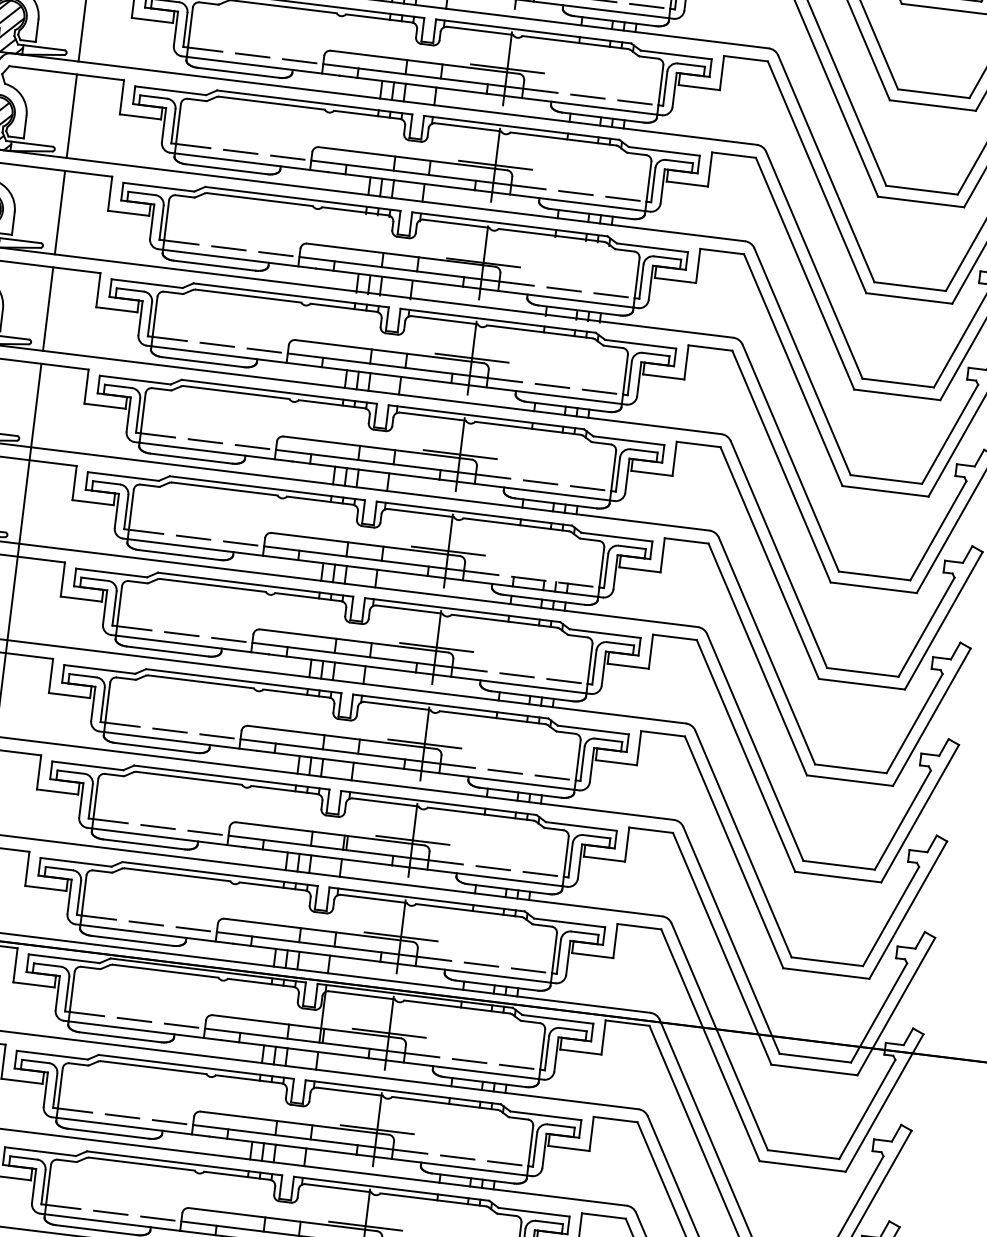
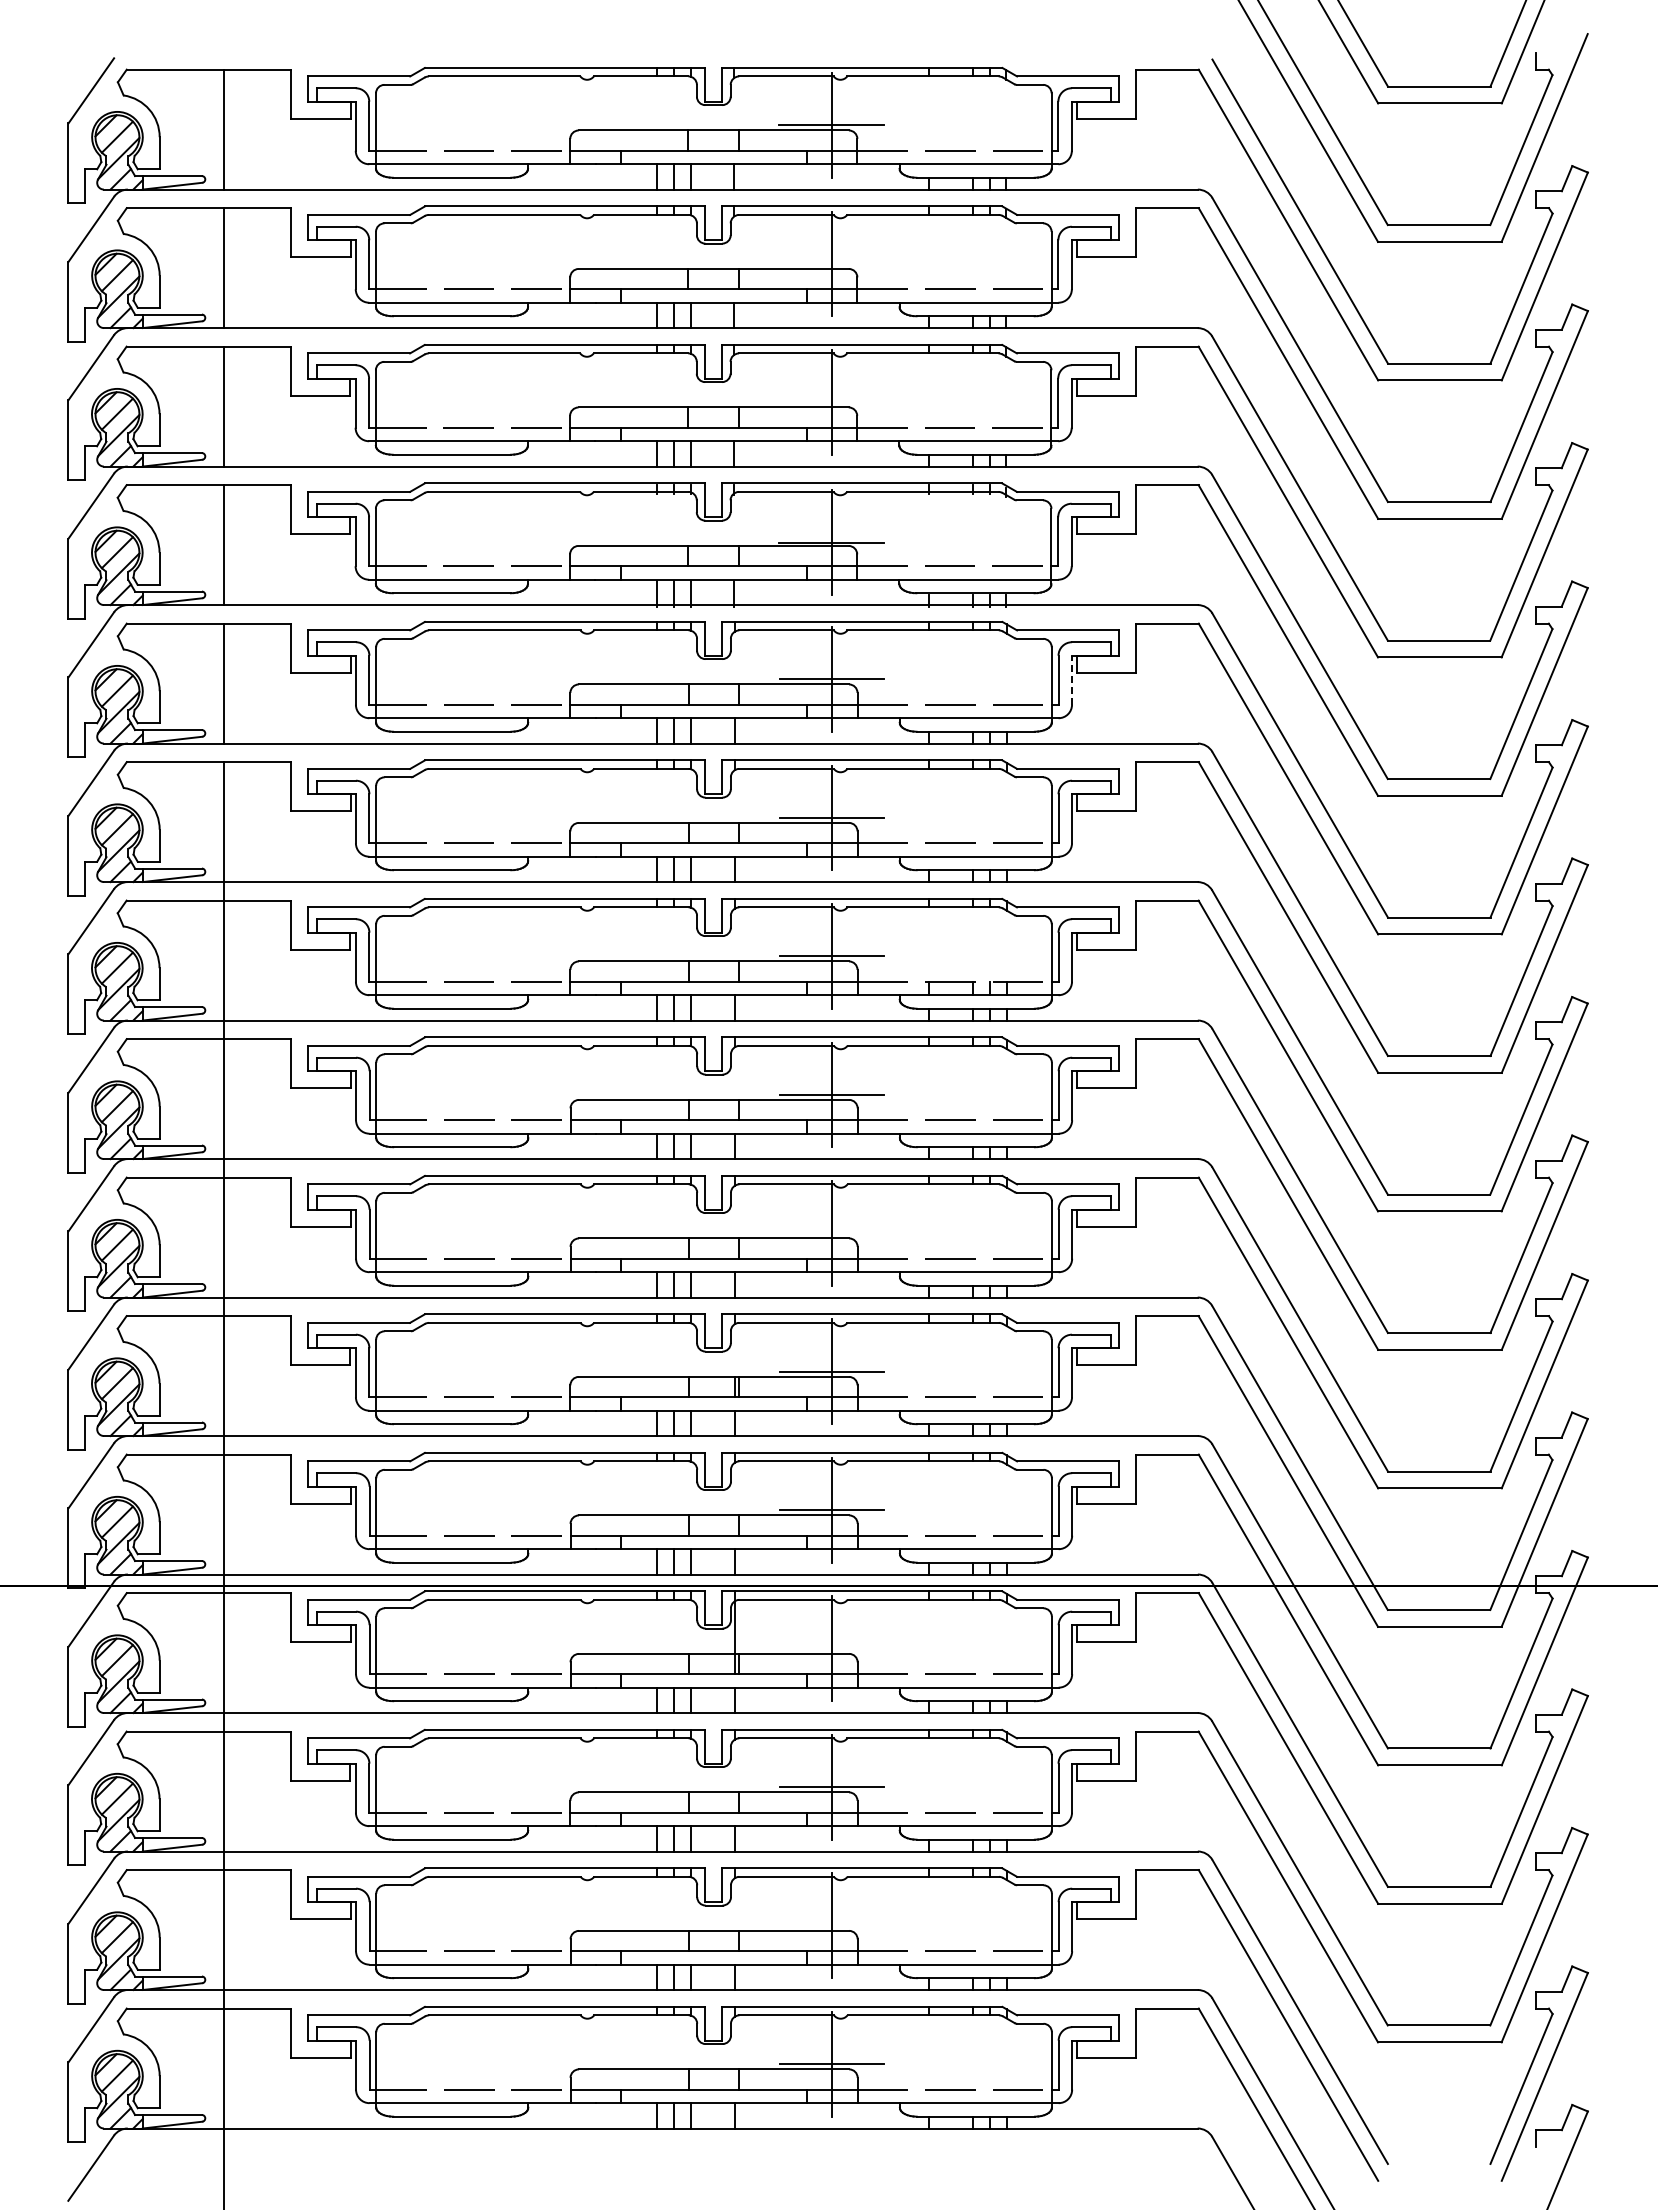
line: (507, 68) -> (831, 263), removed
line: (495, 165) -> (831, 402), removed
line: (639, 378) -> (1072, 679), solid -> dashed
line: (424, 744) -> (831, 1233), removed
line: (388, 1033) -> (831, 1648), removed
line: (365, 1225) -> (831, 1925), removed

